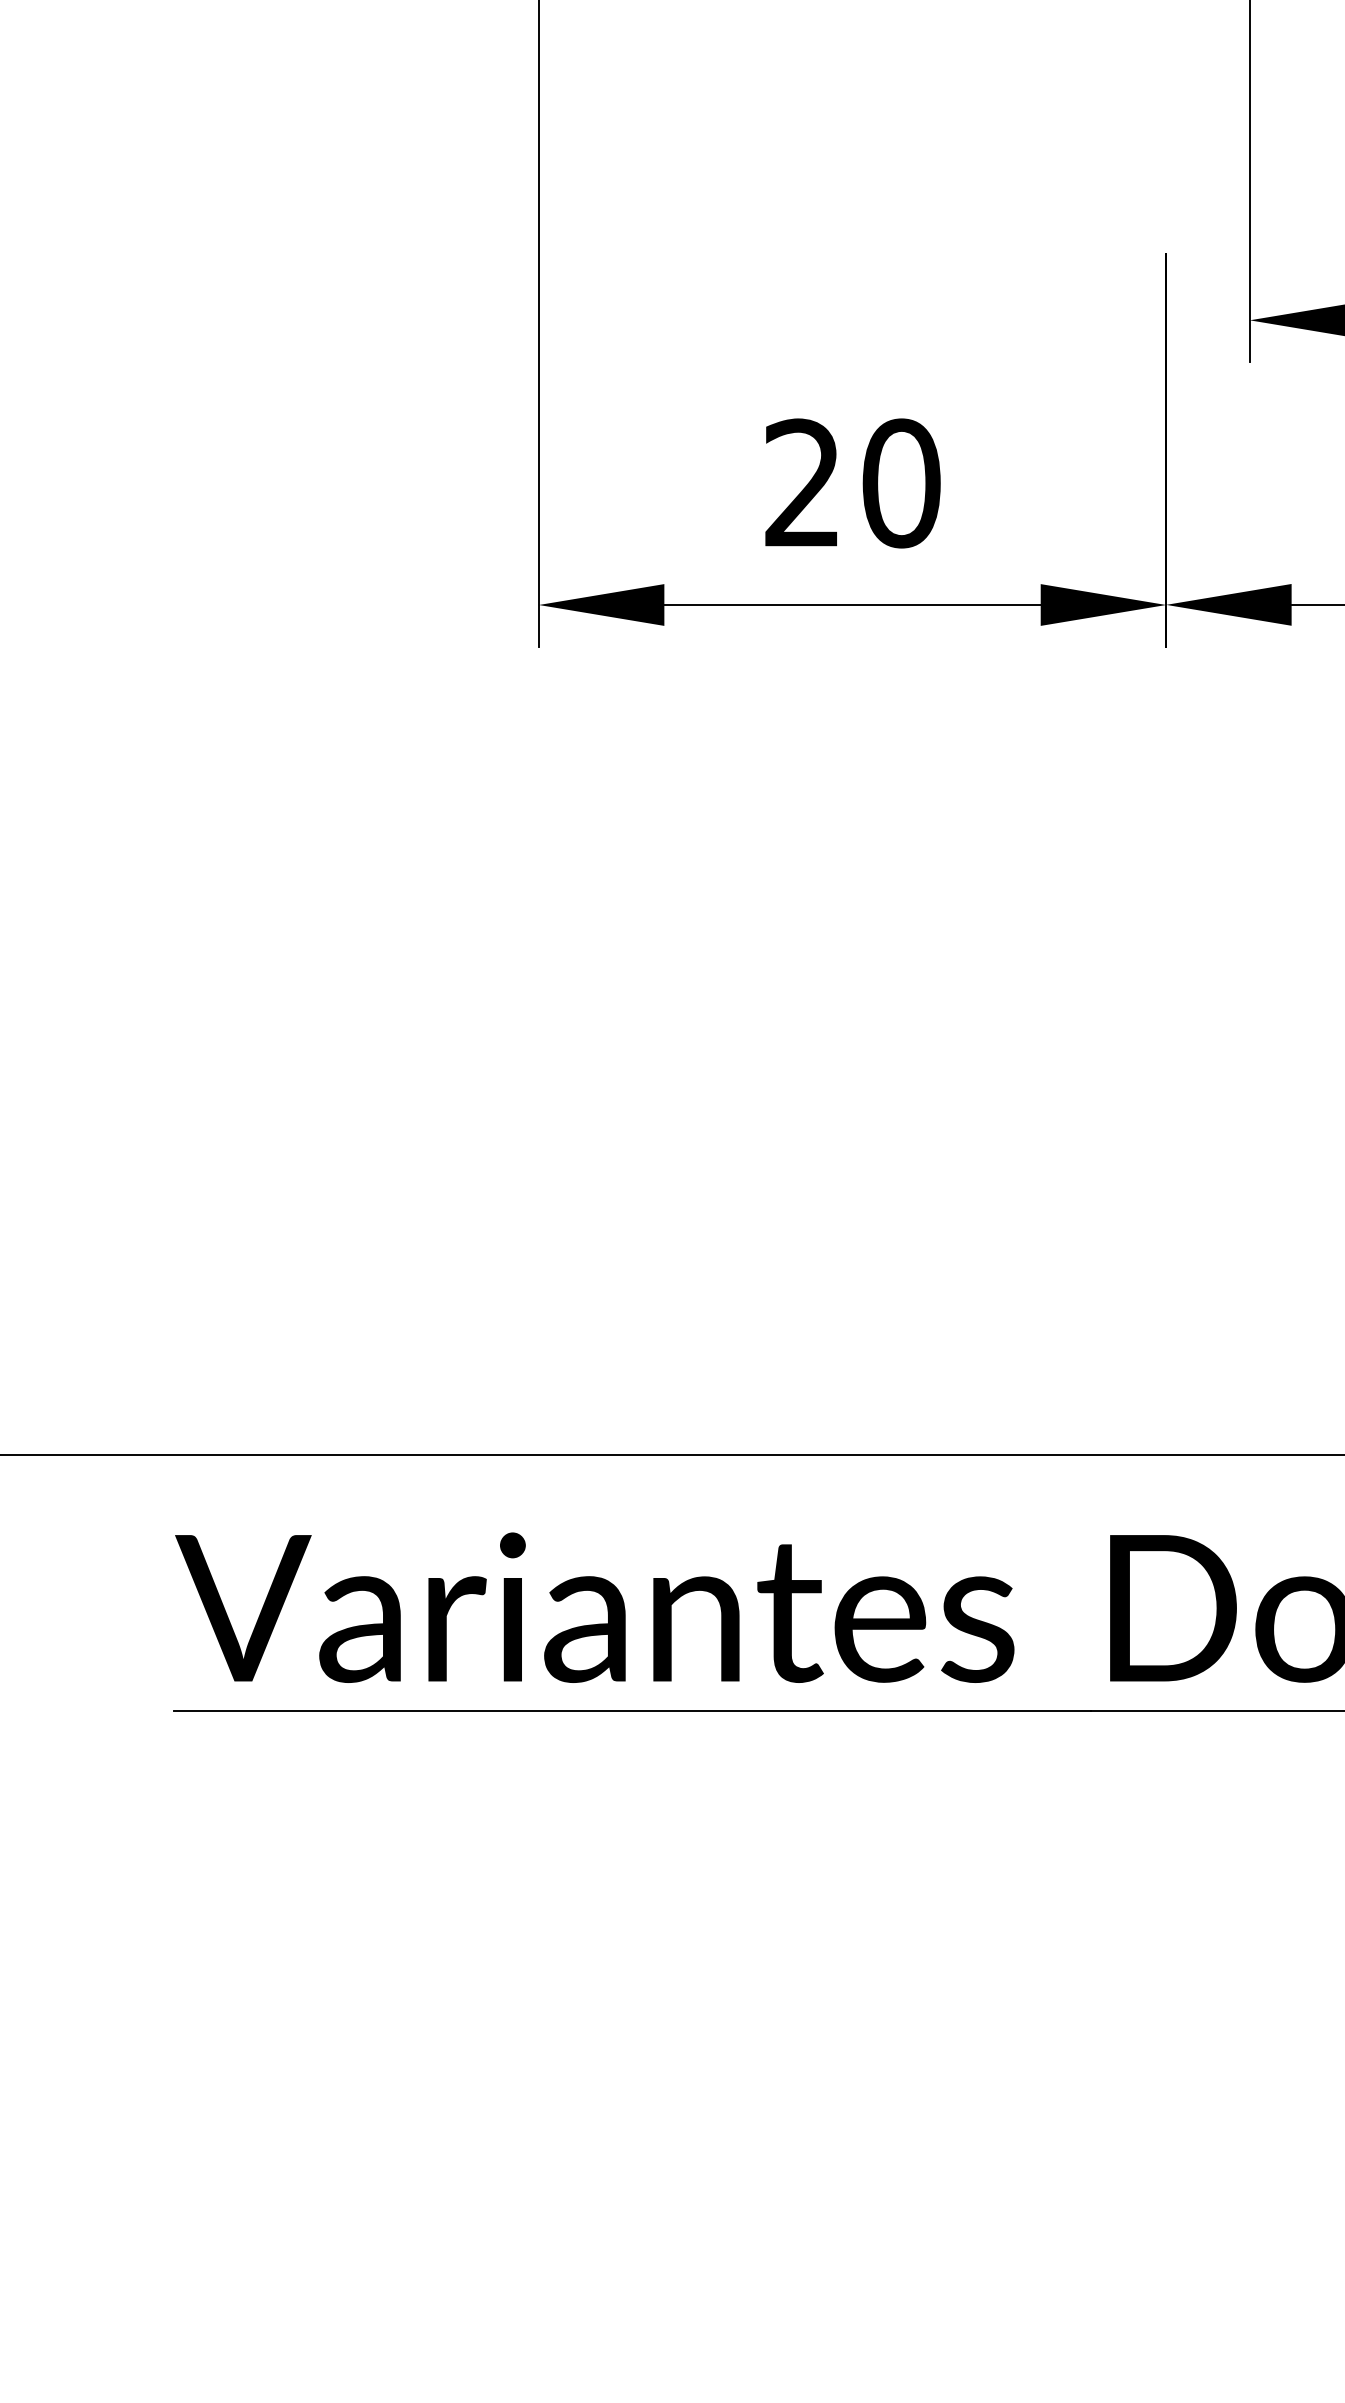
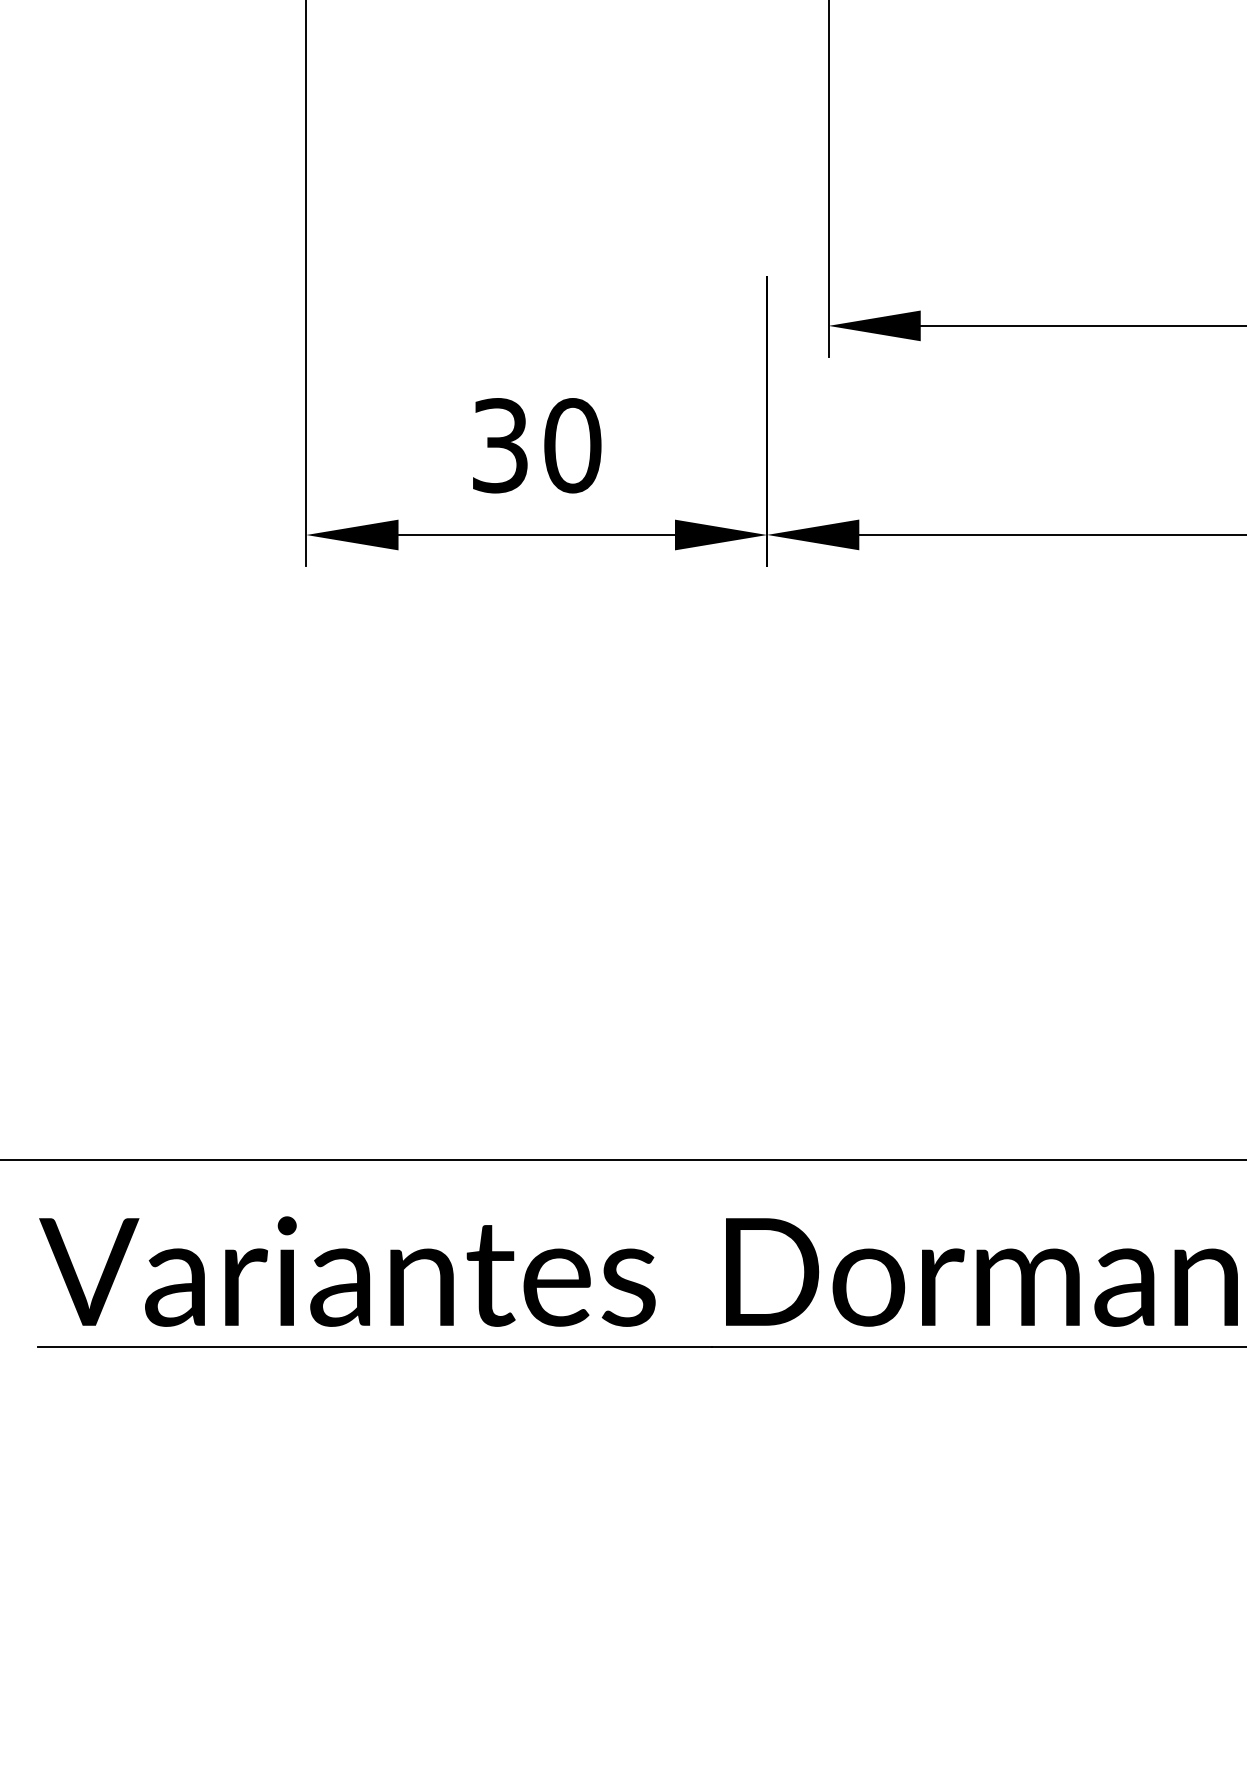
text: (801, 483) -> (499, 445), 20 -> 30

